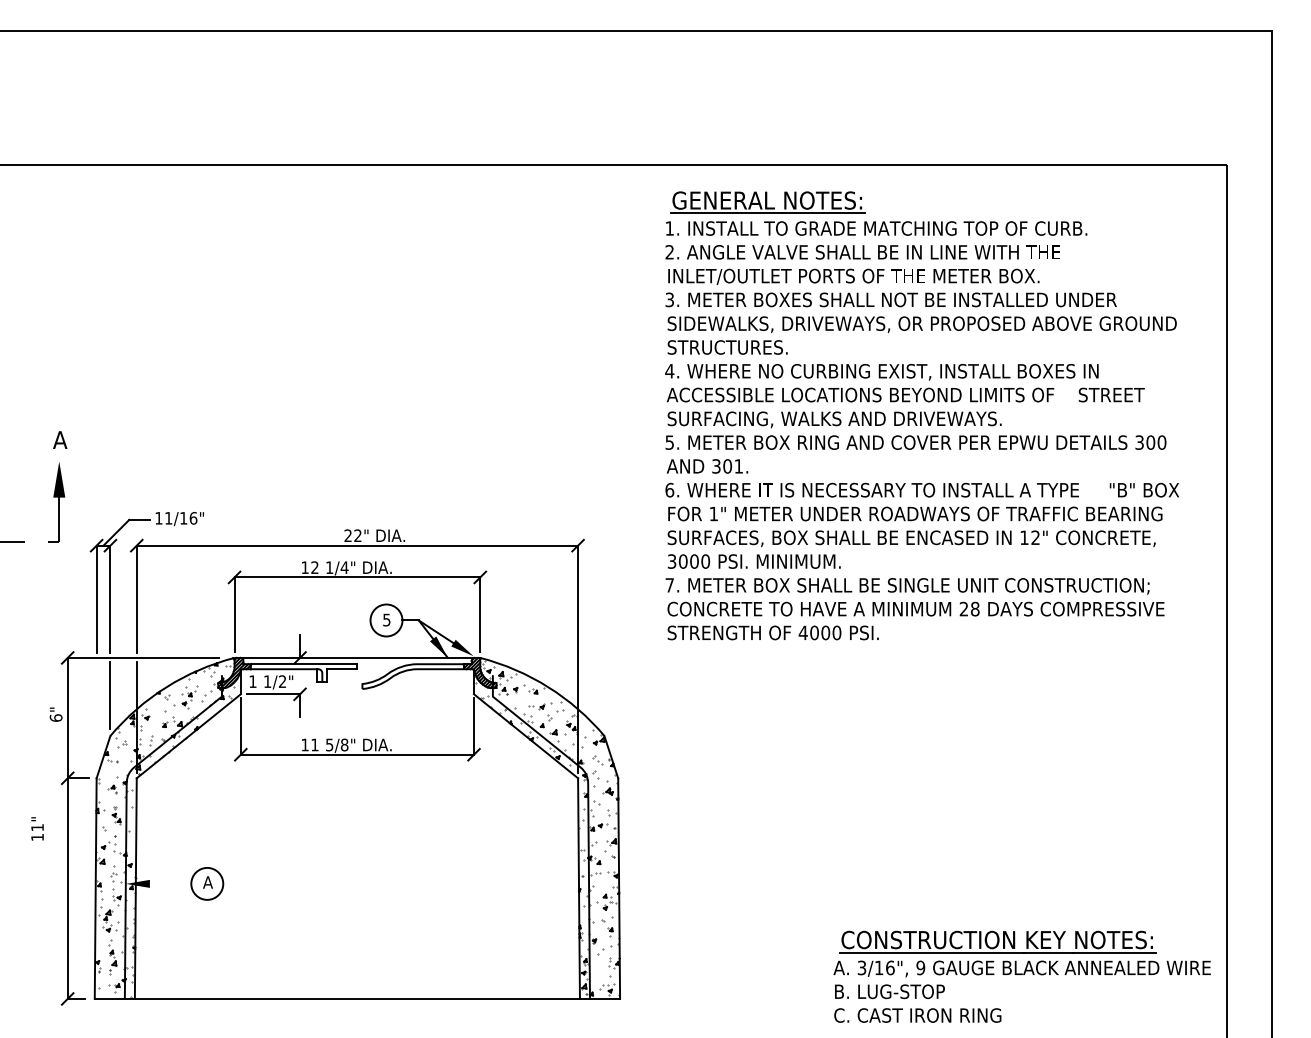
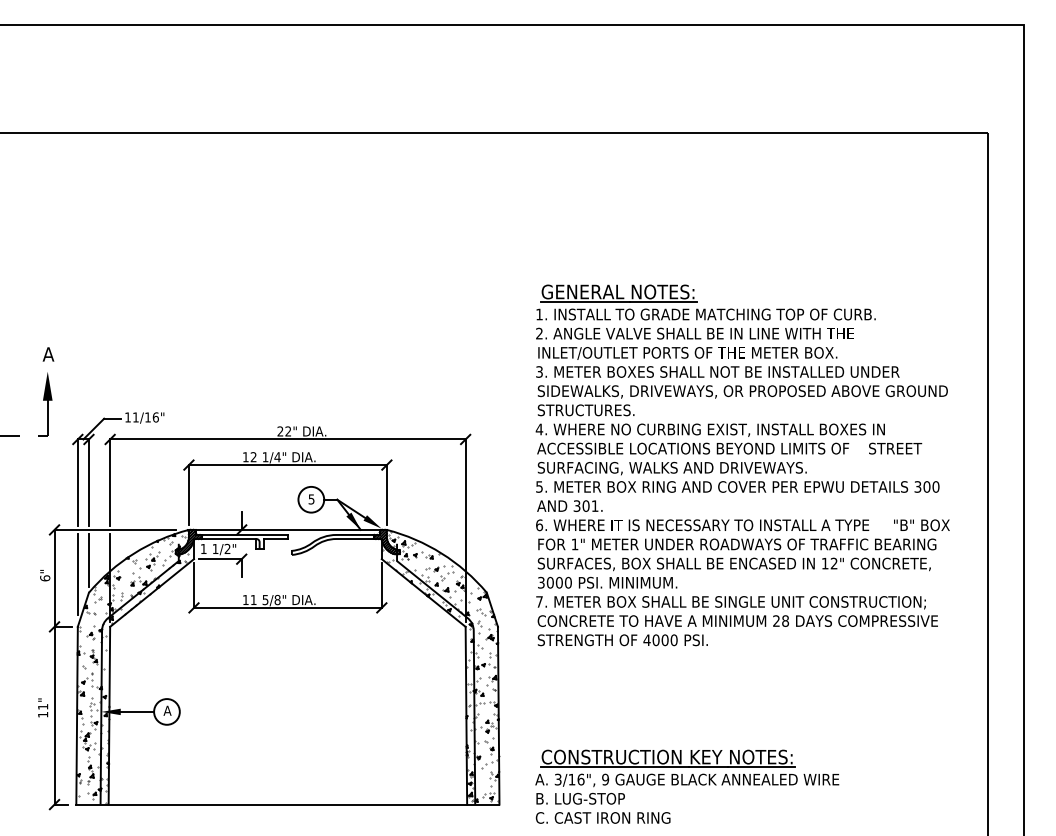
part: (922, 415) -> (743, 465), moved
line: (96, 712) -> (77, 573), added
text: (37, 828) -> (43, 707), moved
line: (170, 883) -> (137, 711), added
part: (1021, 976) -> (686, 786), moved

